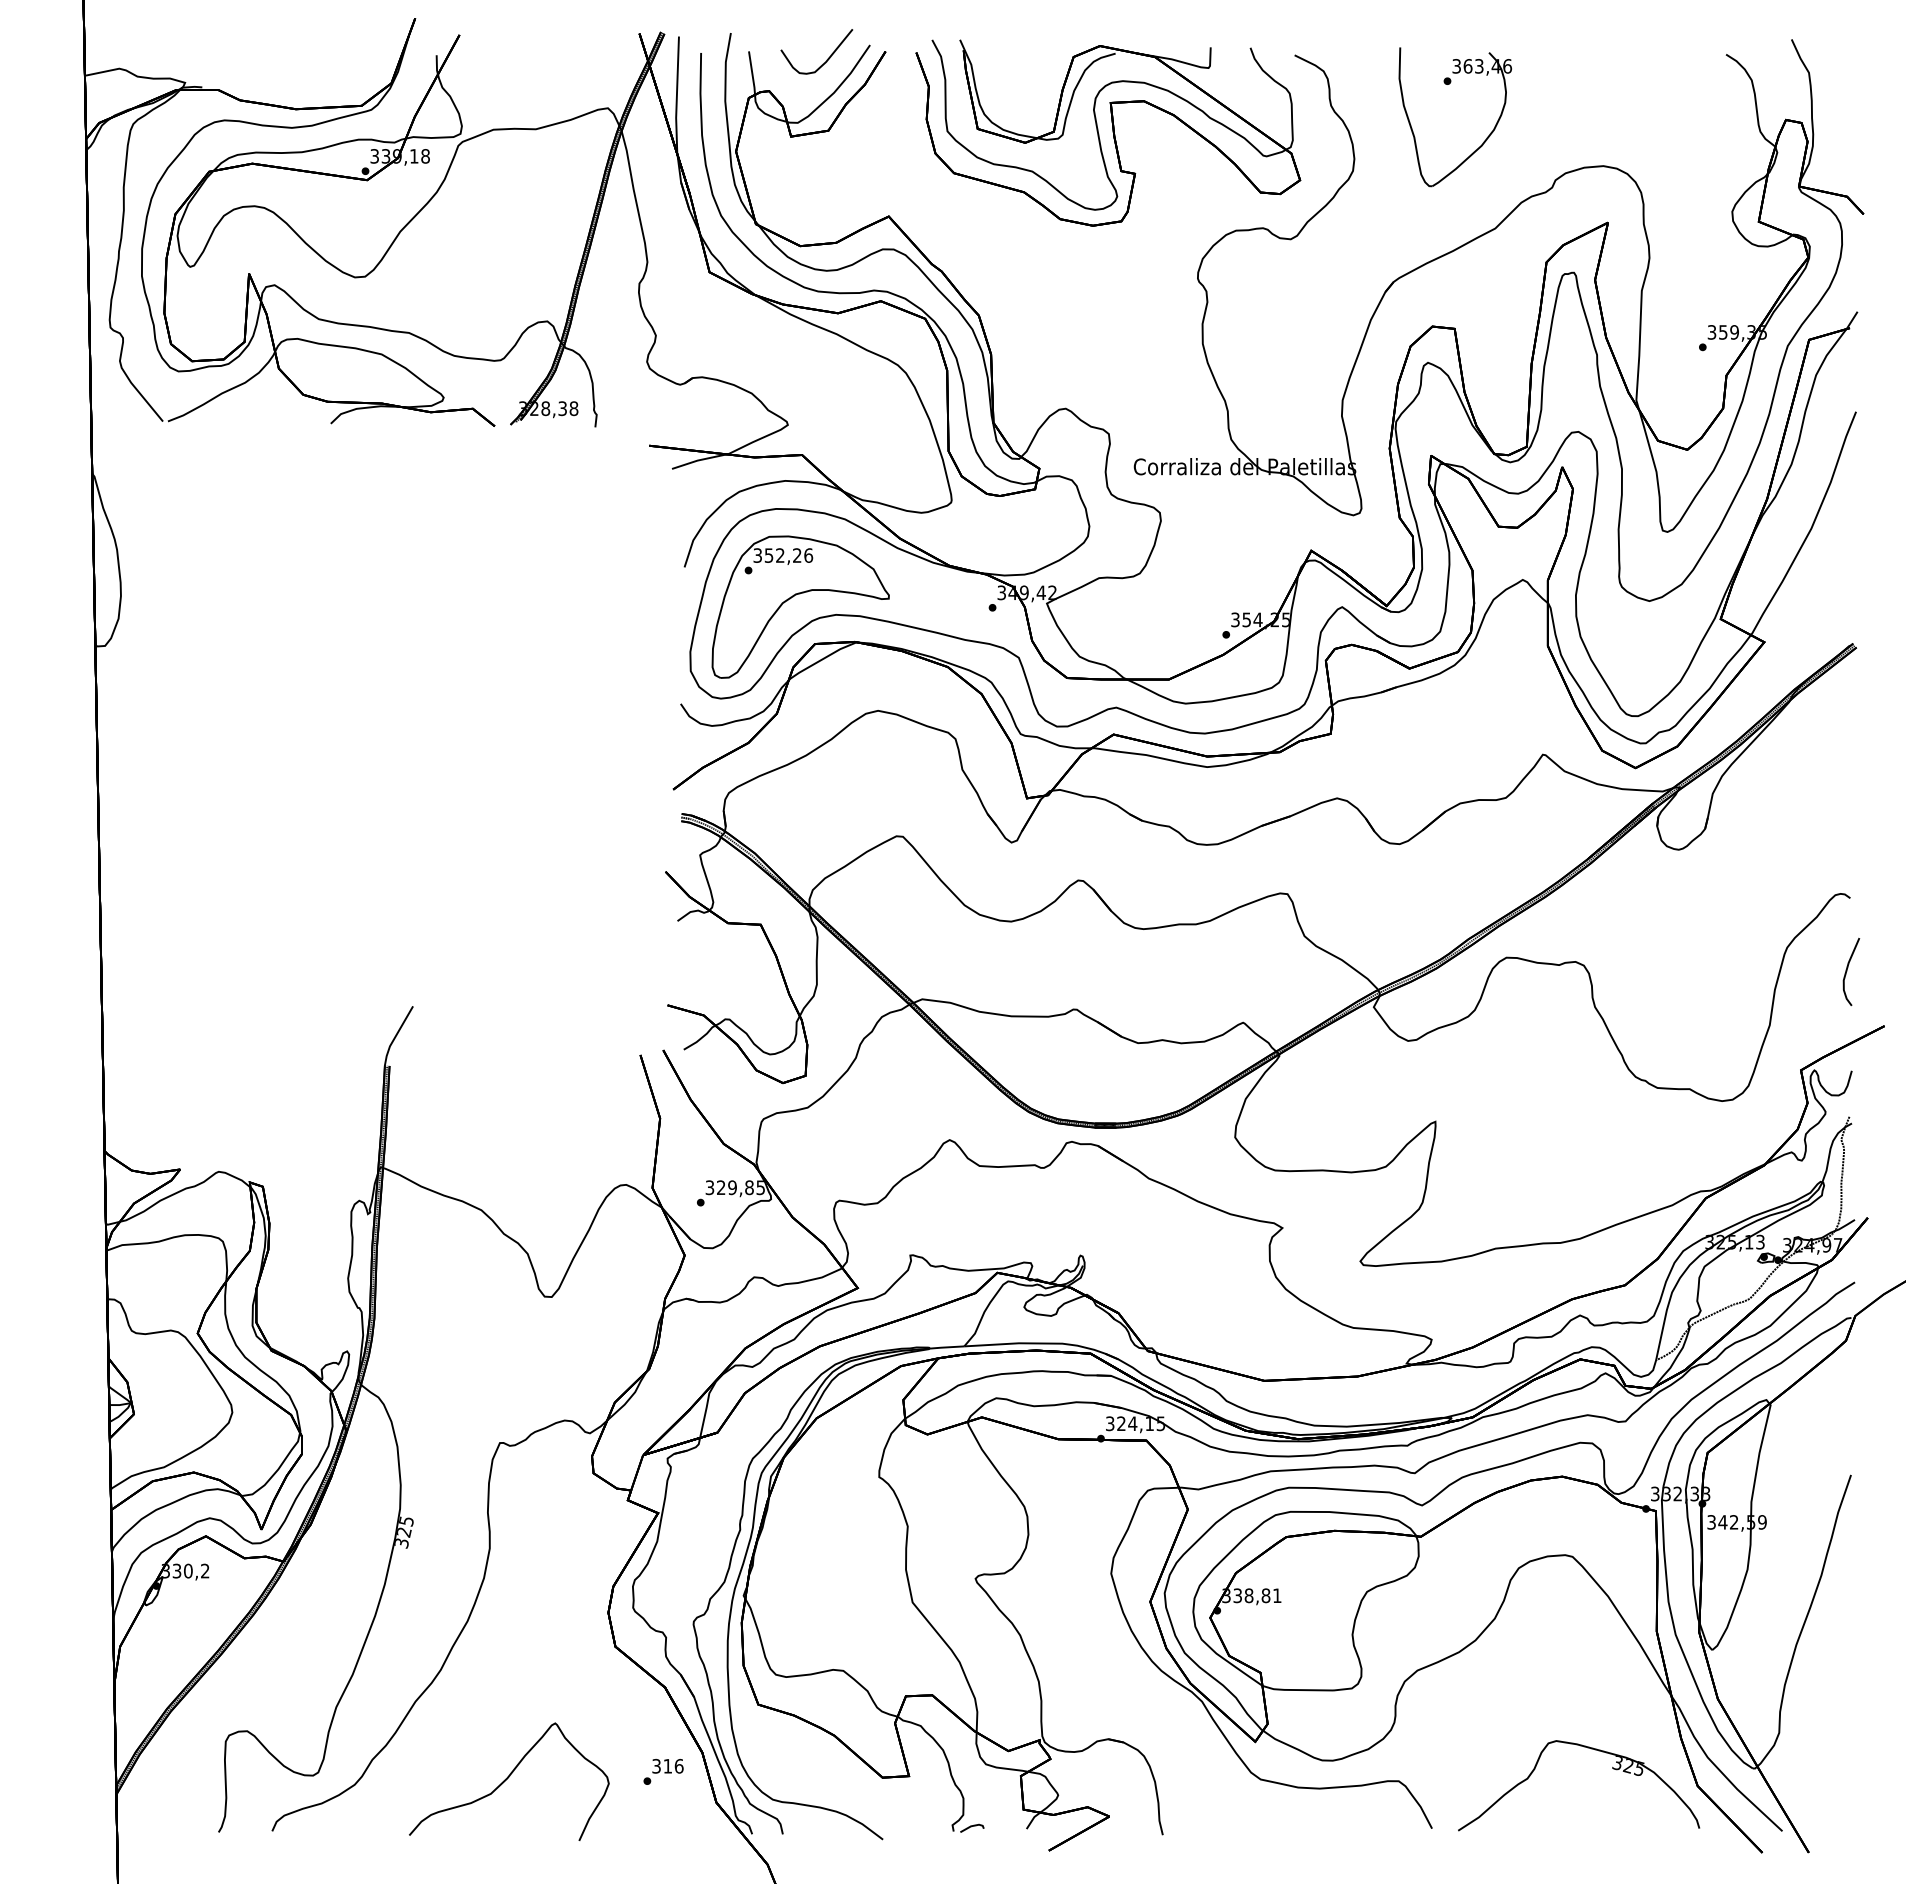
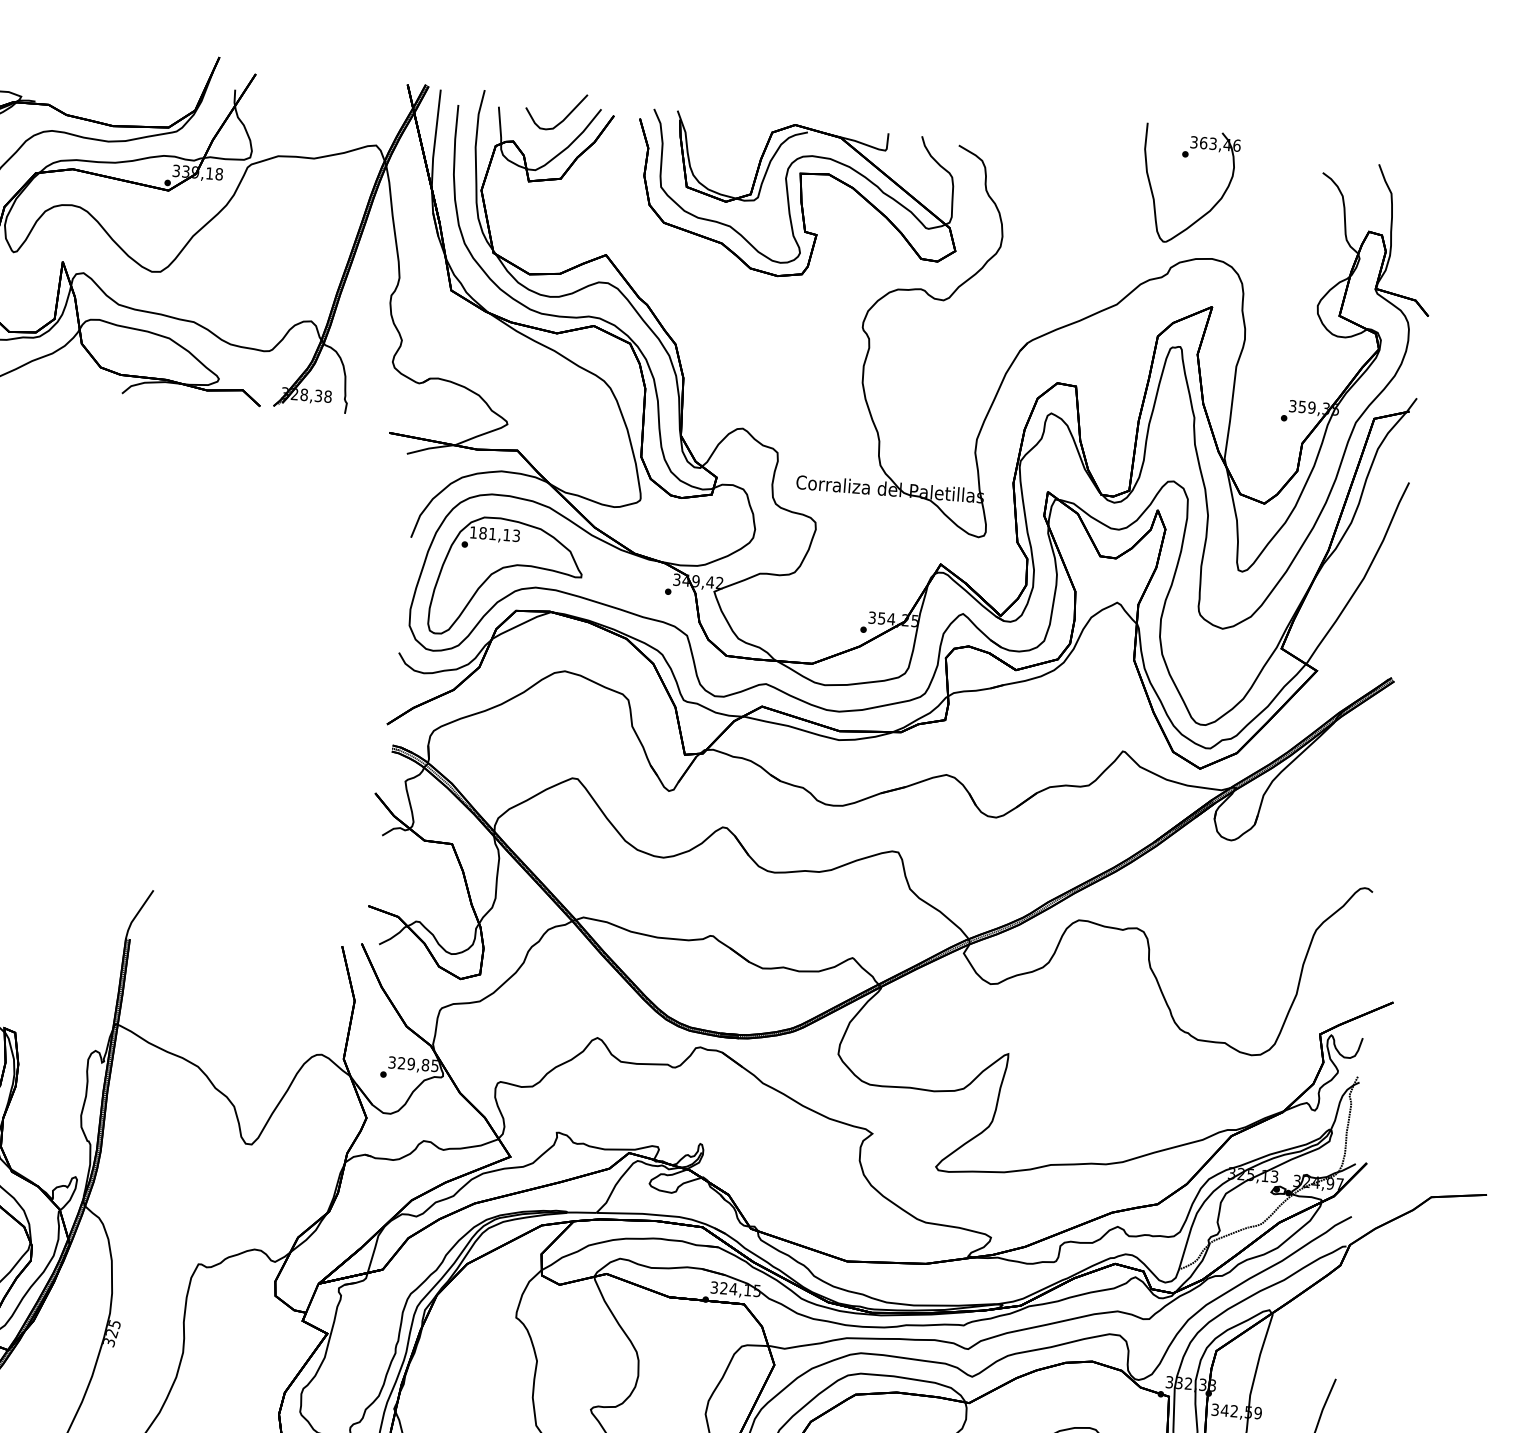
part: (1449, 84) -> (1186, 157), moved
text: (783, 555) -> (495, 534), 352,26 -> 181,13
curve: (1847, 971) -> (1365, 954), removed

